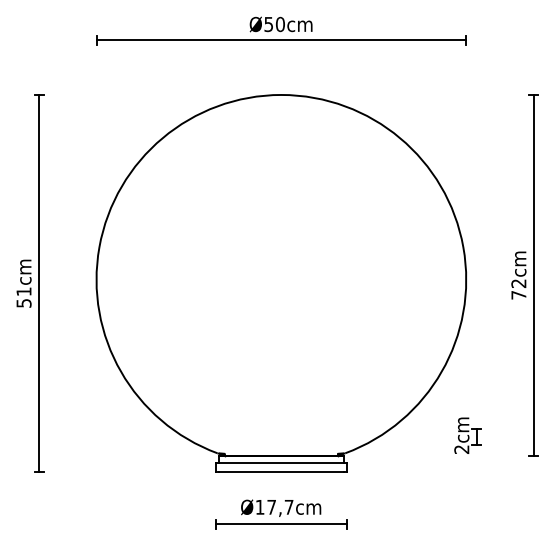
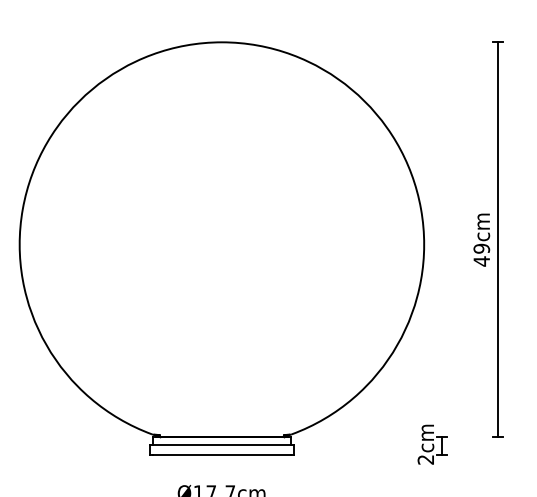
text: (518, 289) -> (481, 255), 72cm -> 49cm
part: (467, 435) -> (432, 444), moved

